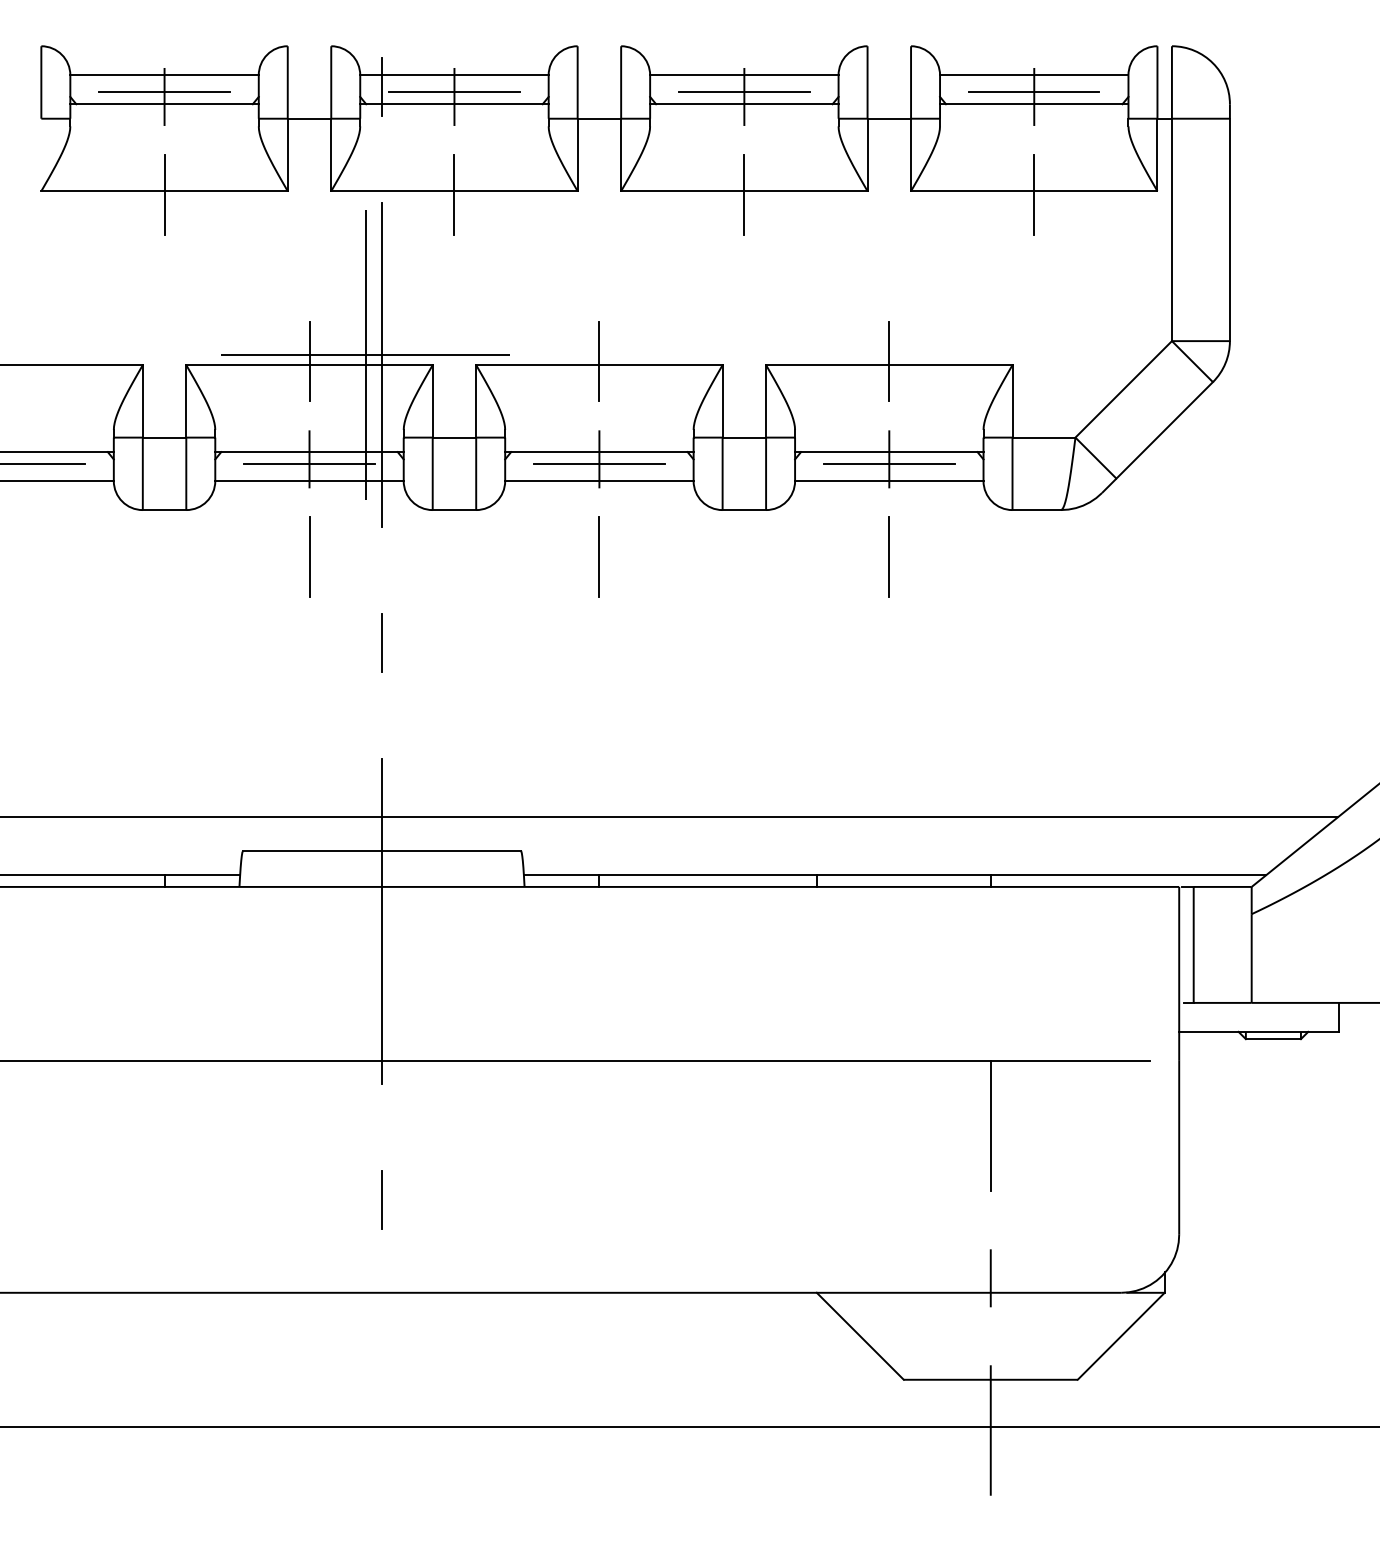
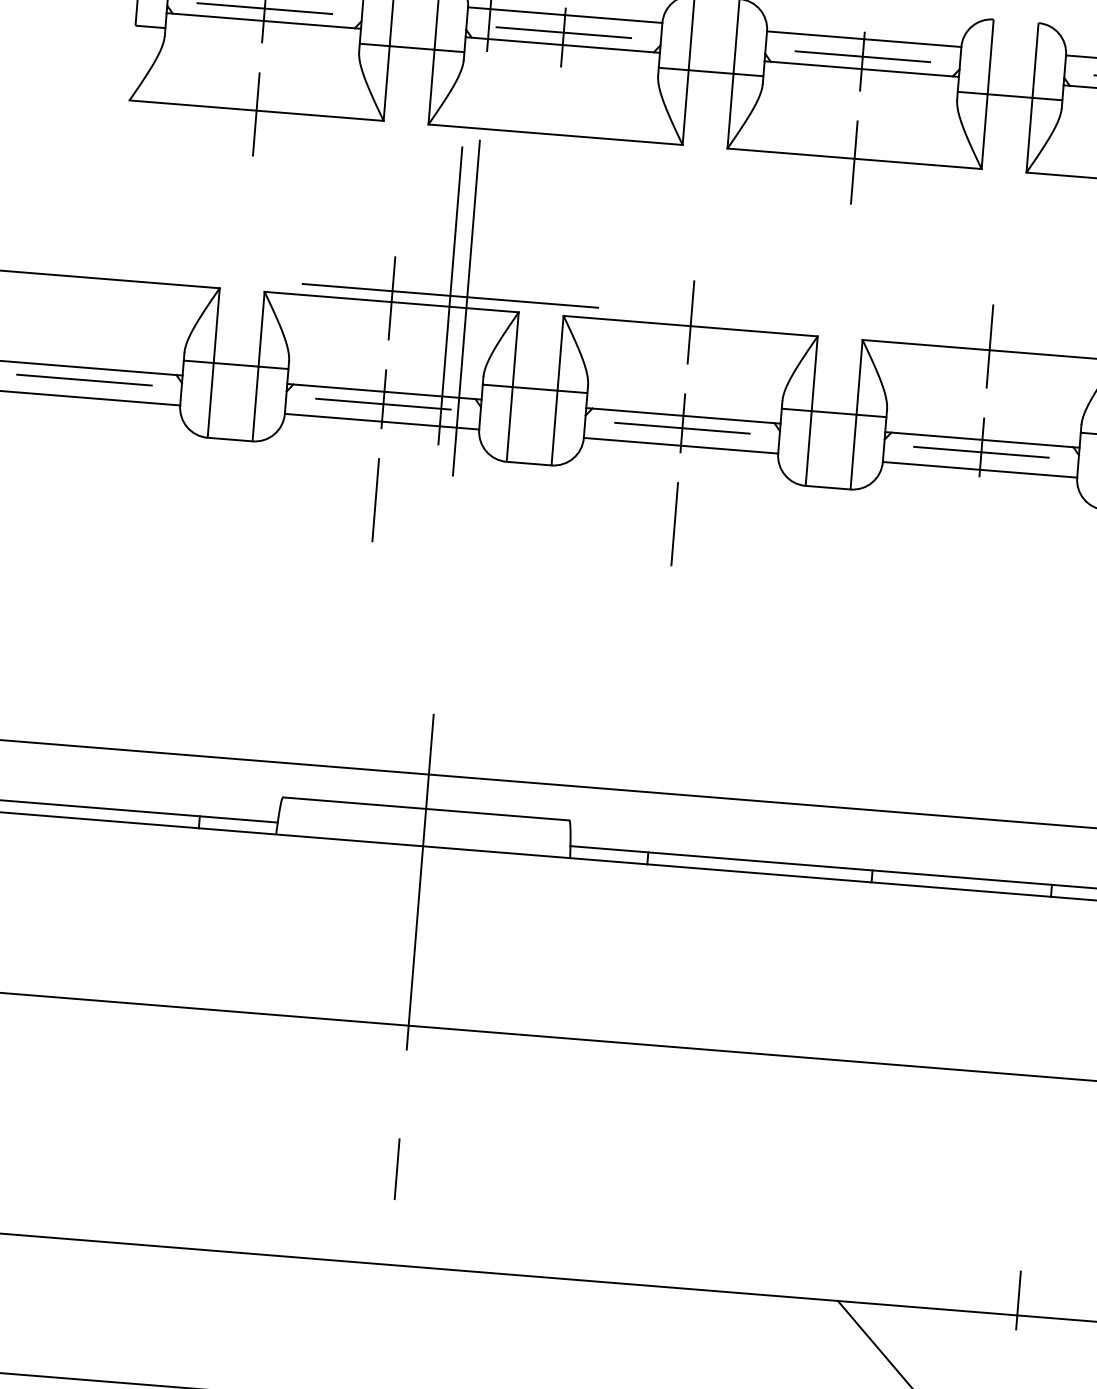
line: (454, 194) -> (555, 138), removed
line: (888, 556) -> (972, 547), removed
line: (381, 643) -> (442, 595), removed
line: (990, 1125) -> (1030, 1142), removed

